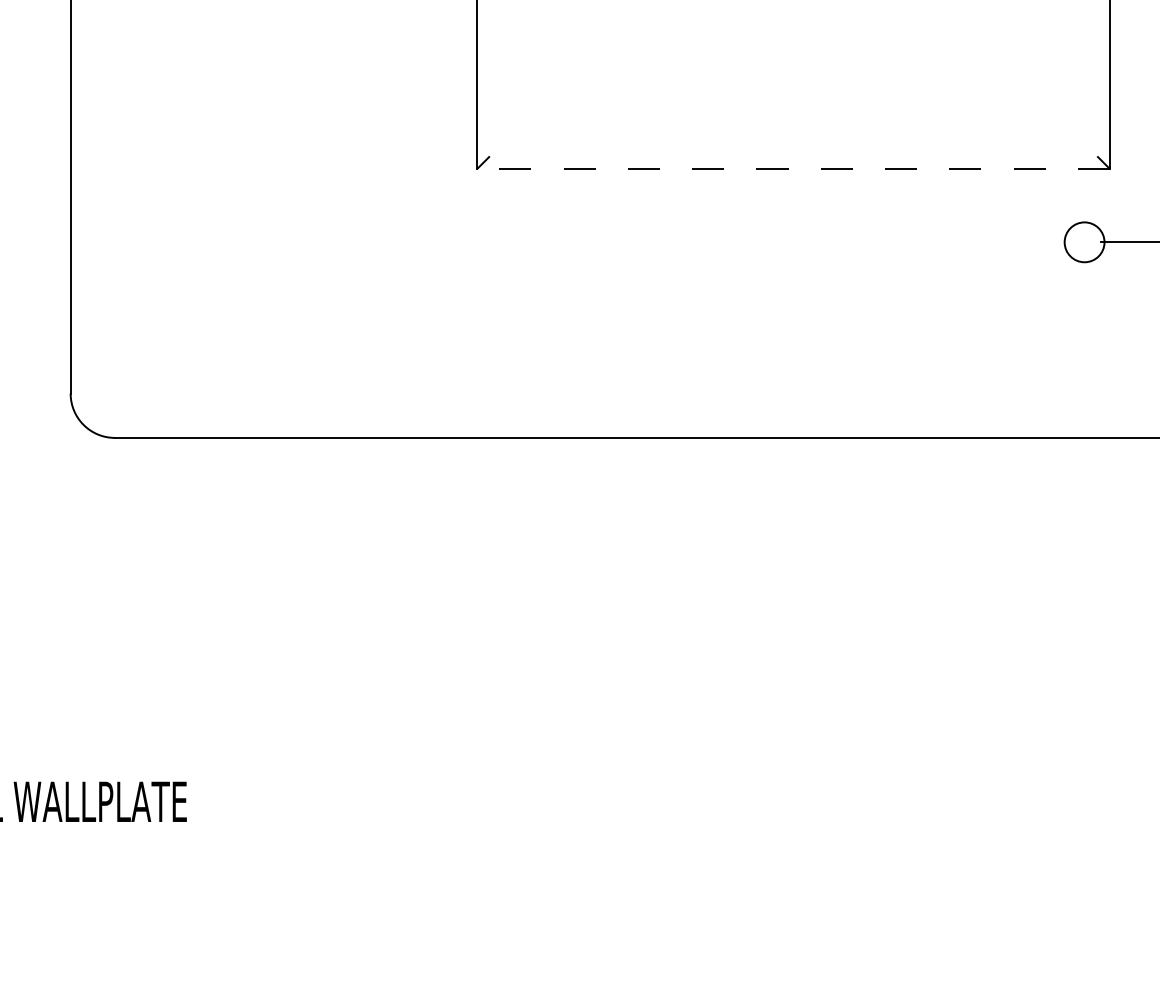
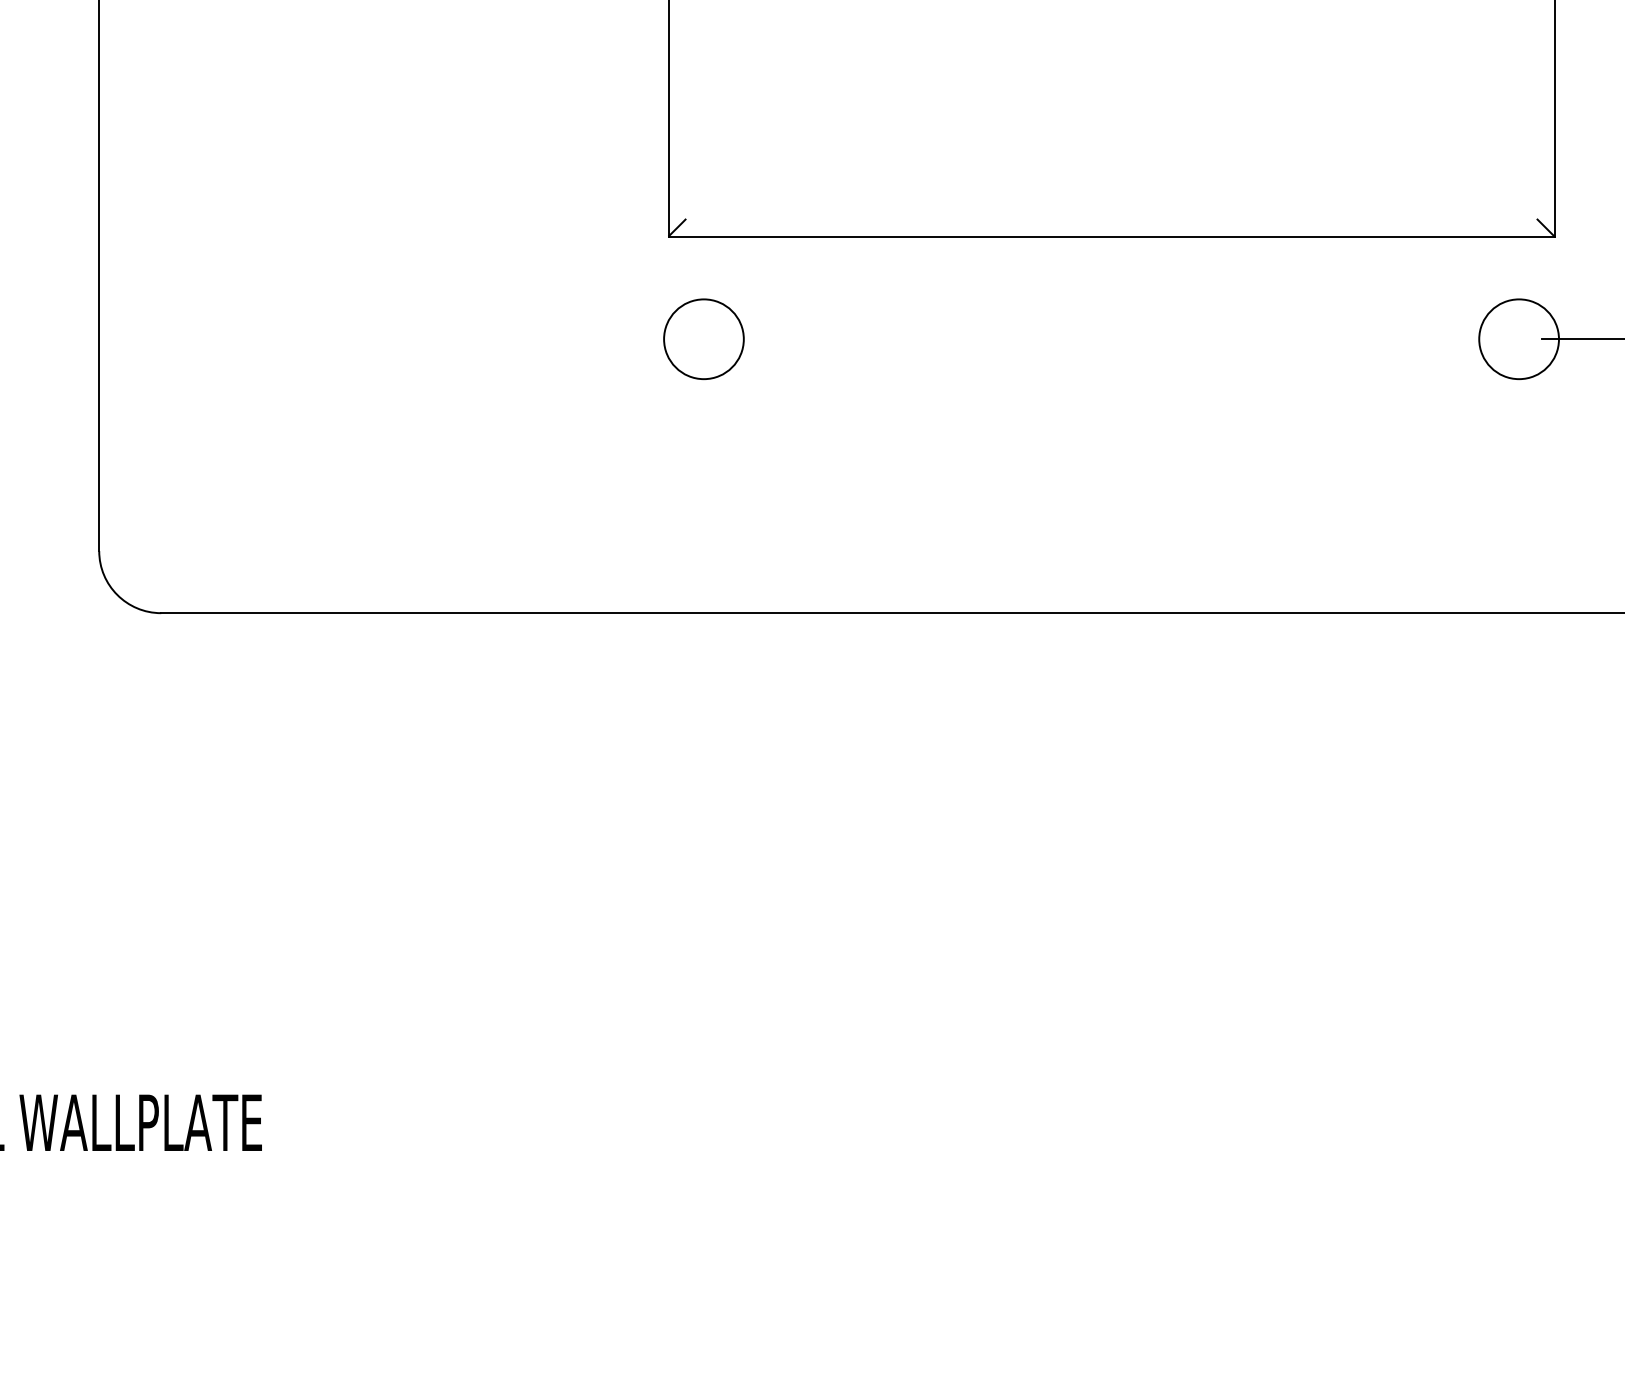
line: (793, 168) -> (1111, 236), dashed -> solid
circle: (502, 241) -> (703, 338), added
circle: (1084, 242) -> (1519, 339), size x1.43

